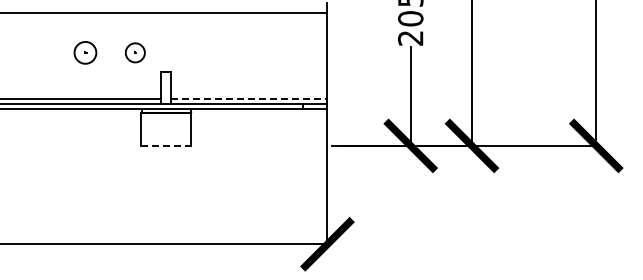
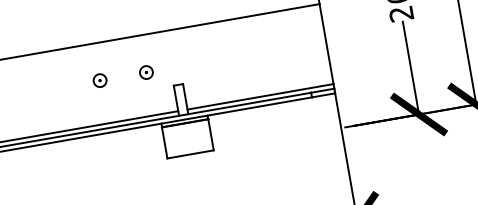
part: (85, 52) -> (99, 80), size x0.62
part: (134, 52) -> (145, 72), size x0.71
line: (249, 98) -> (260, 96), dashed -> solid
line: (166, 145) -> (190, 153), dashed -> solid

